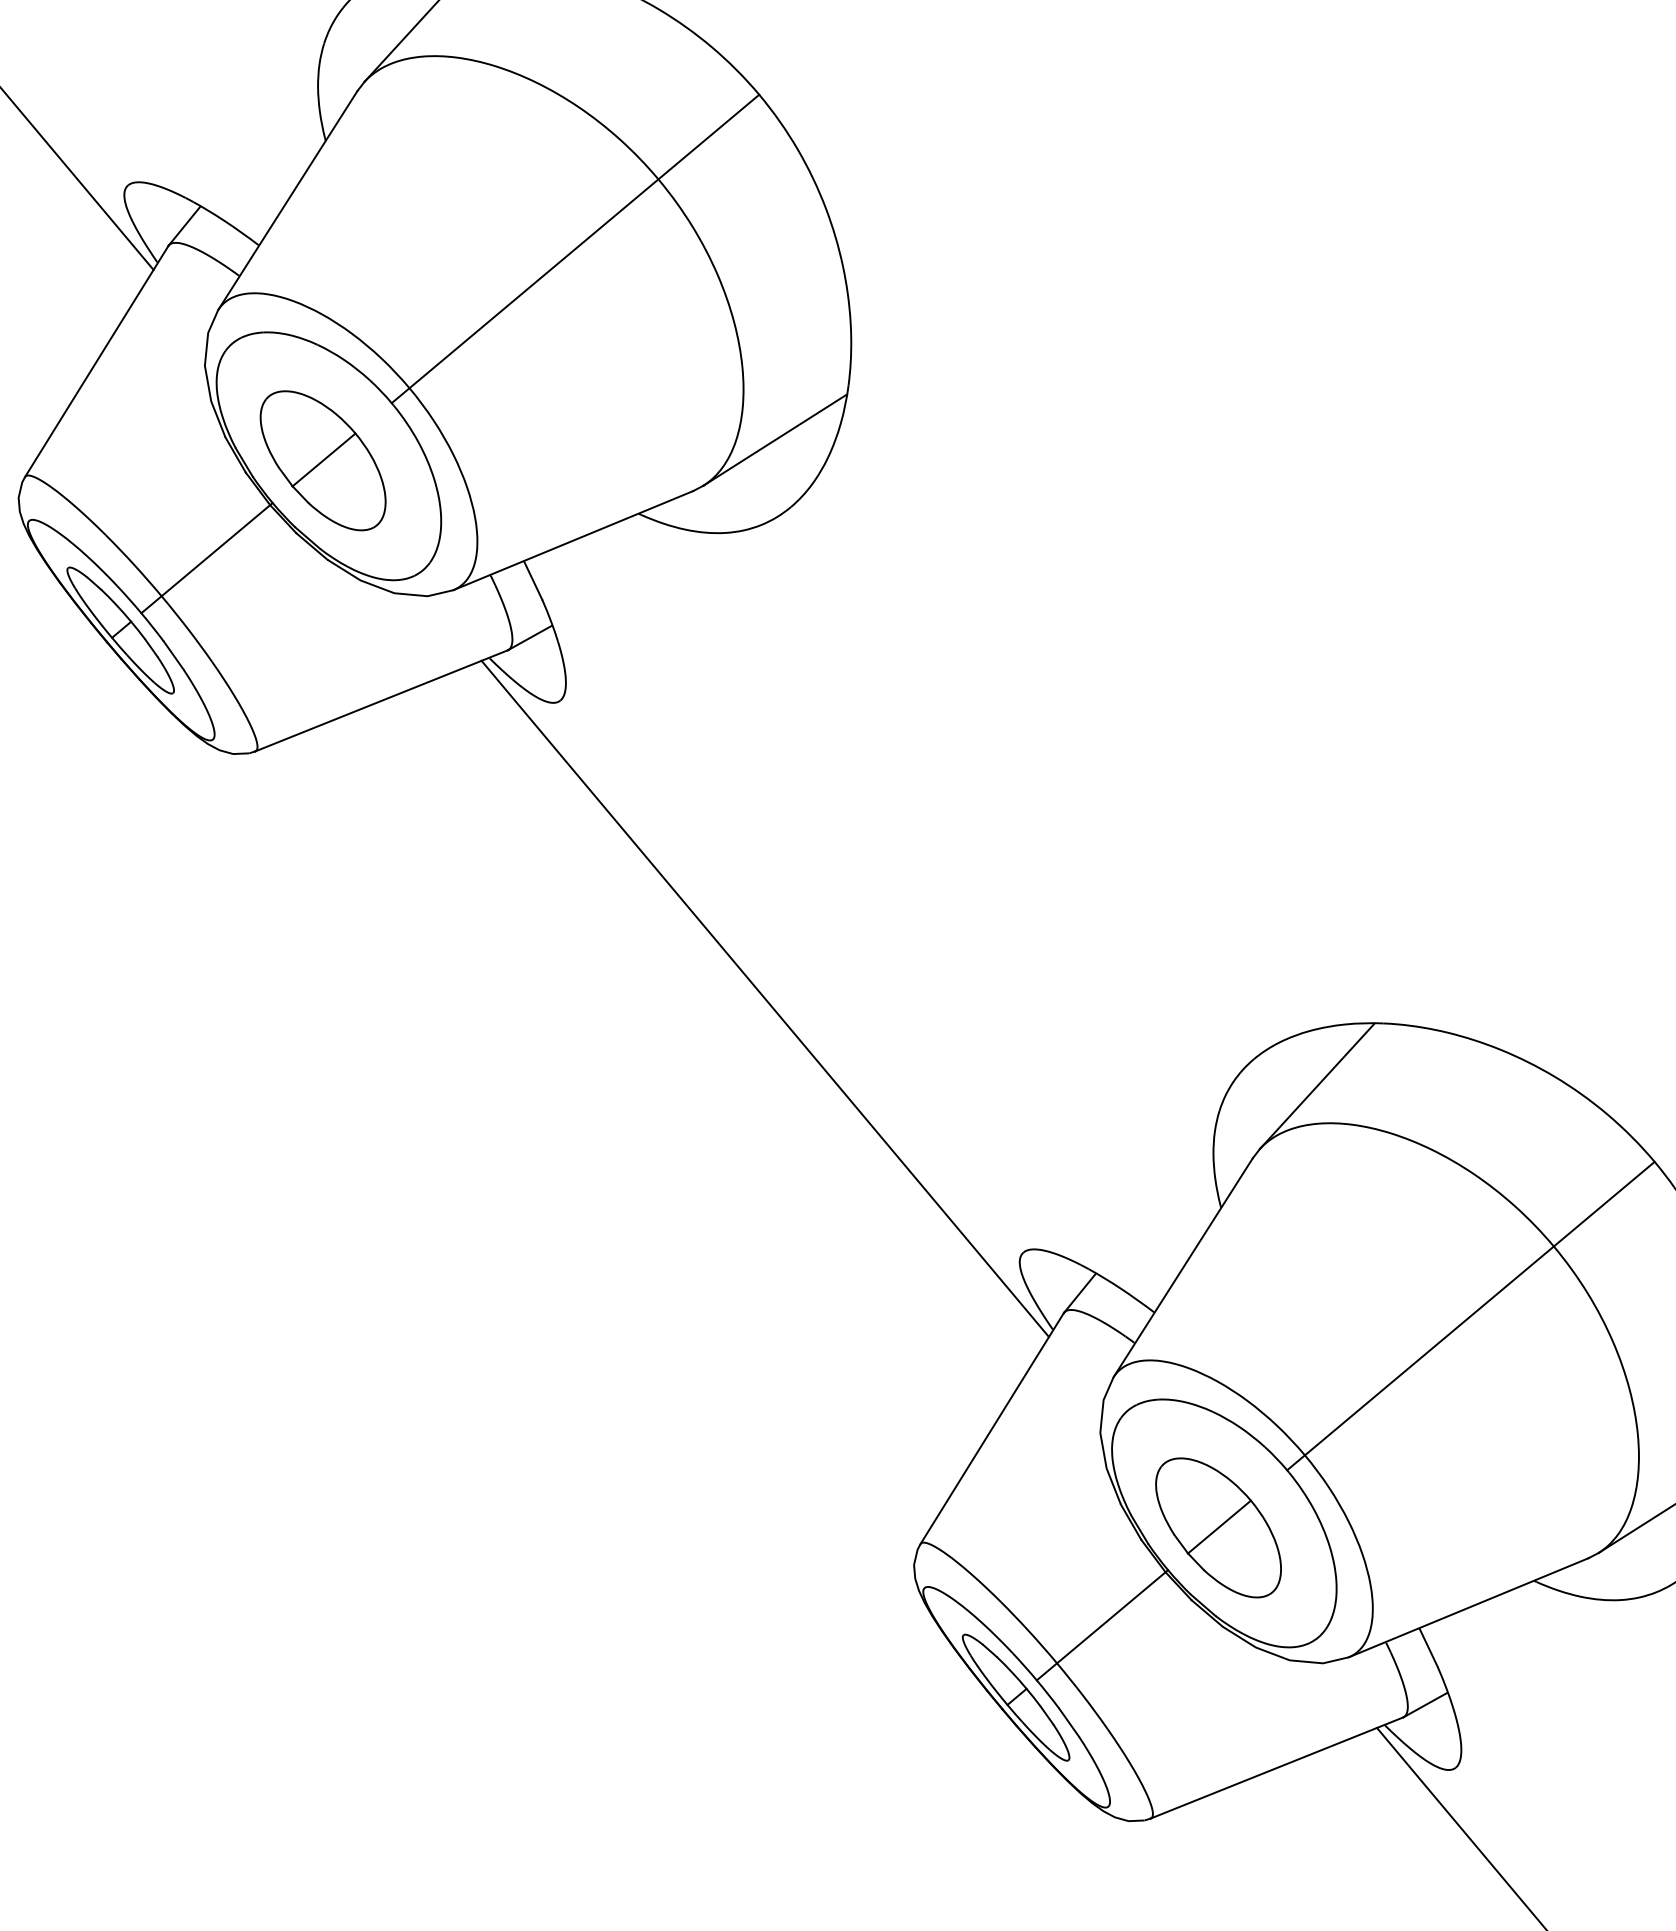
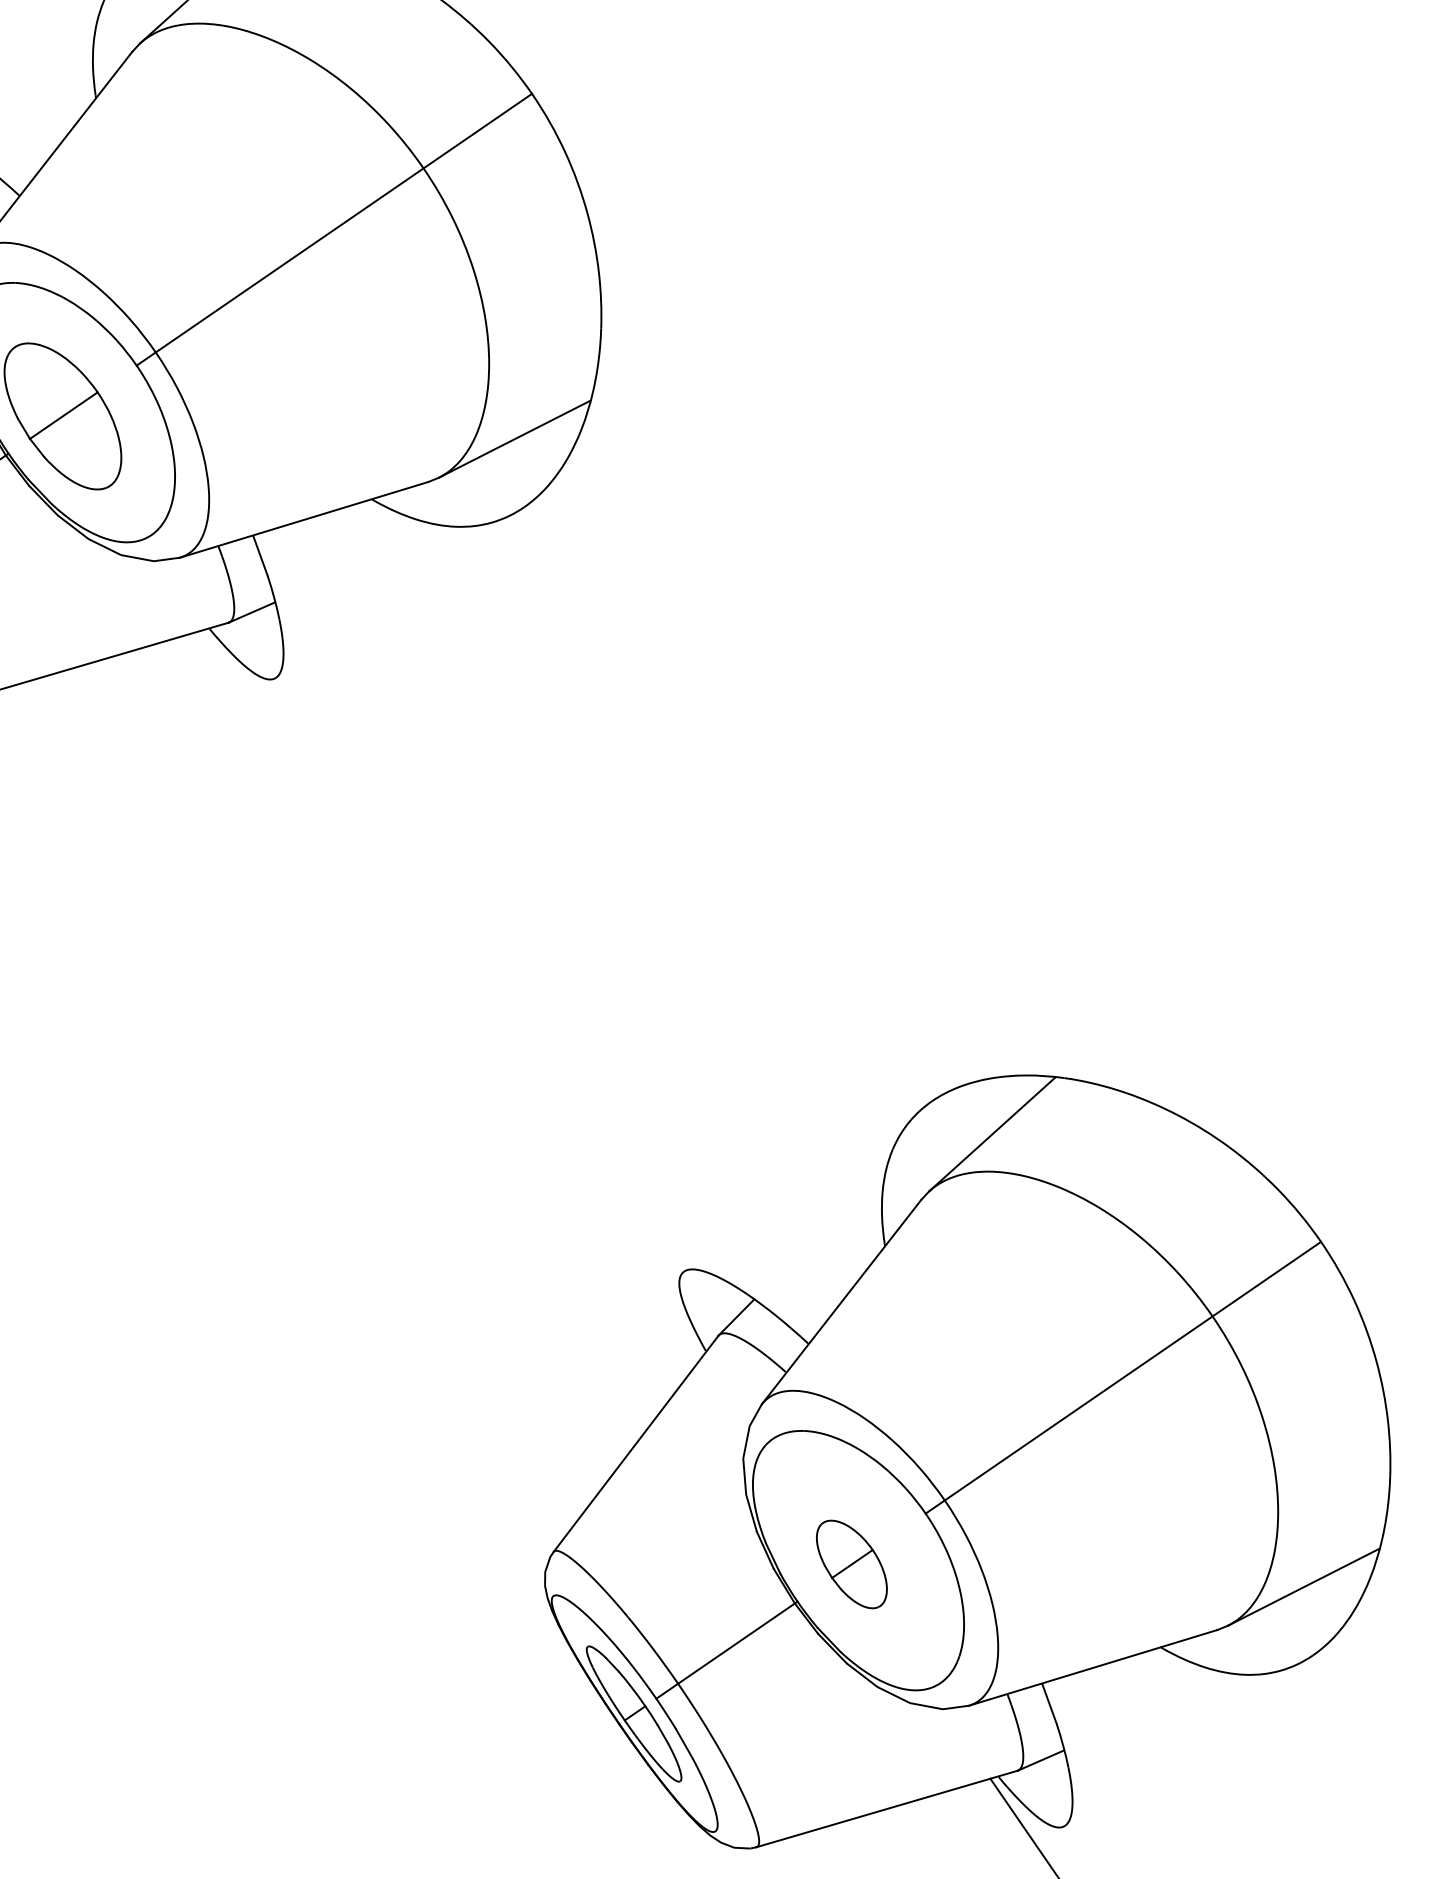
line: (765, 998) -> (451, 994), removed
part: (1218, 1527) -> (851, 1564), size x0.6

